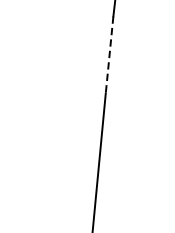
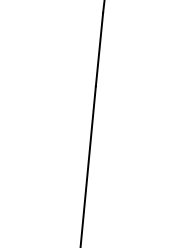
line: (109, 54) -> (99, 49), dashed -> solid

